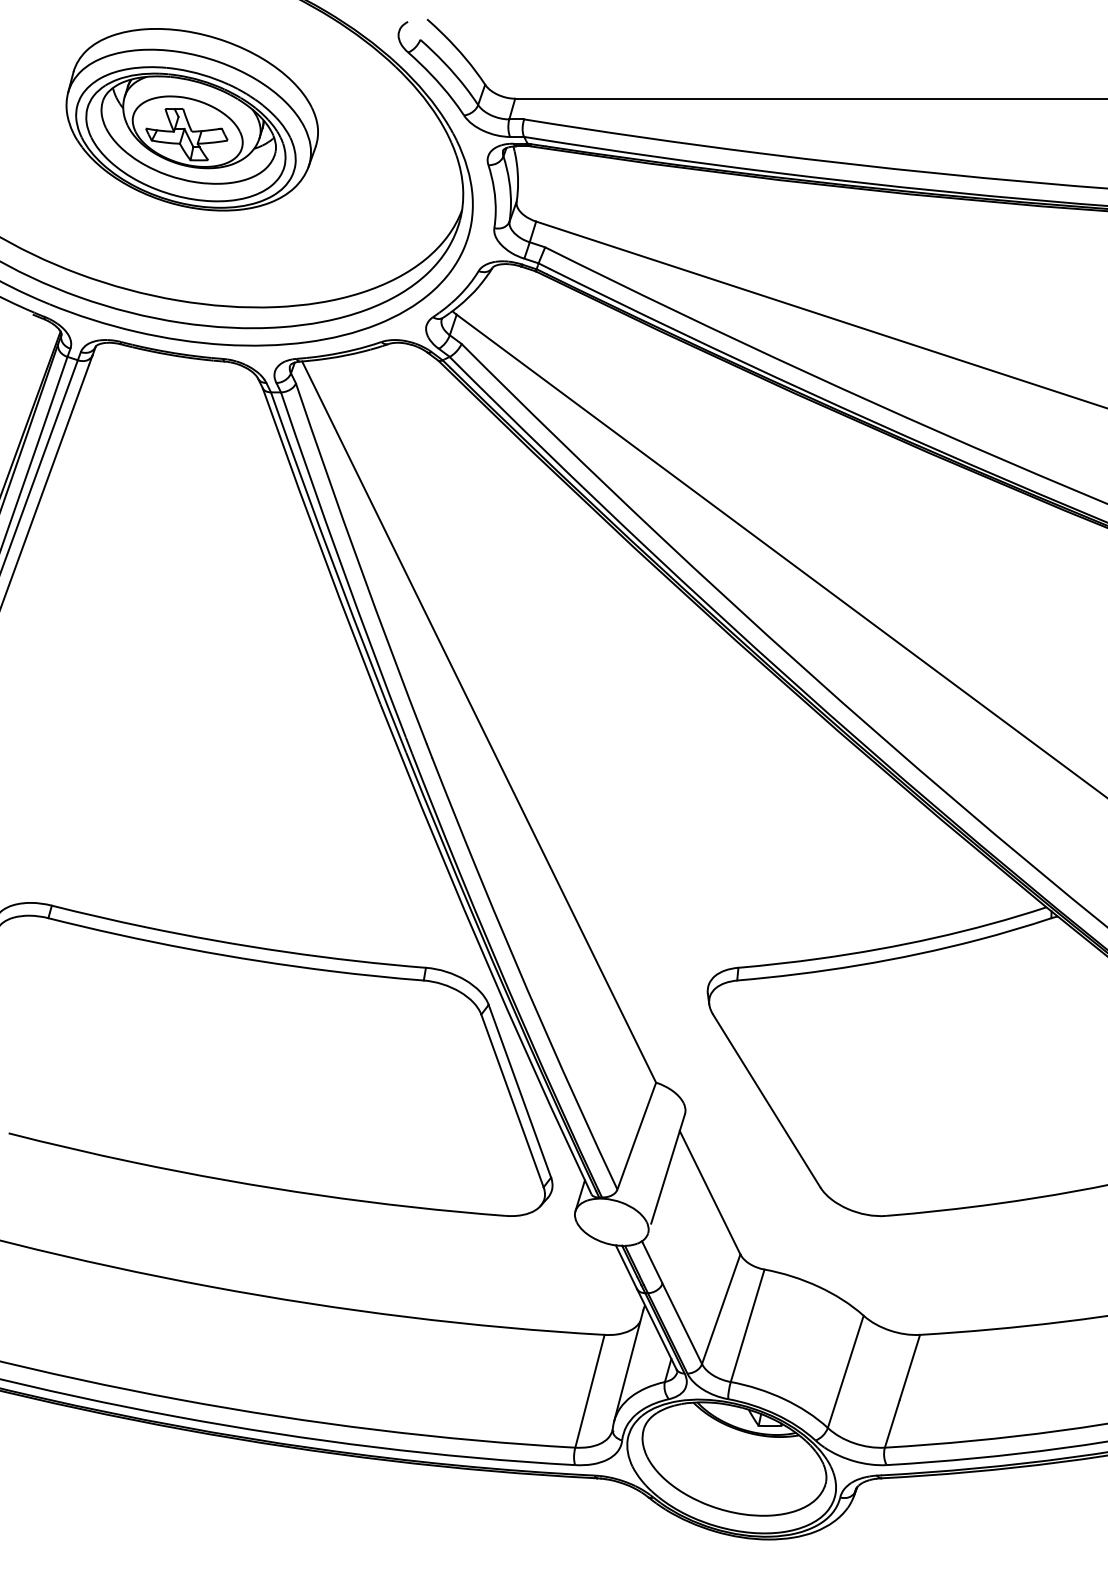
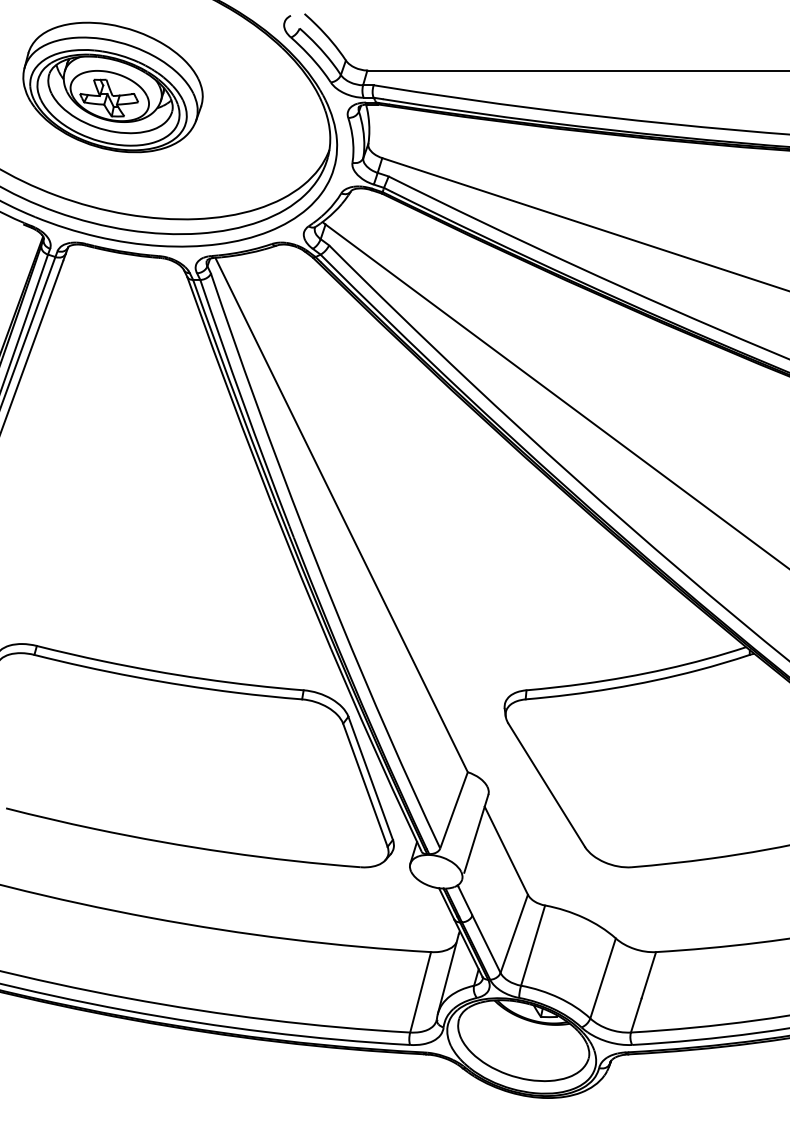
part: (191, 119) -> (112, 87), moved

